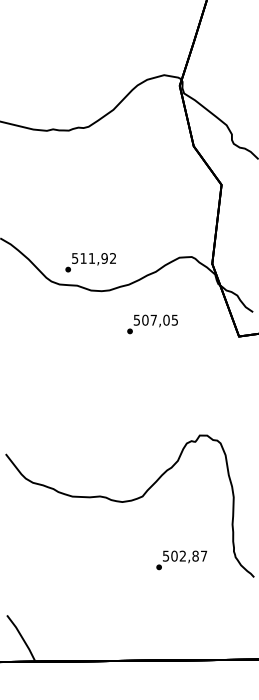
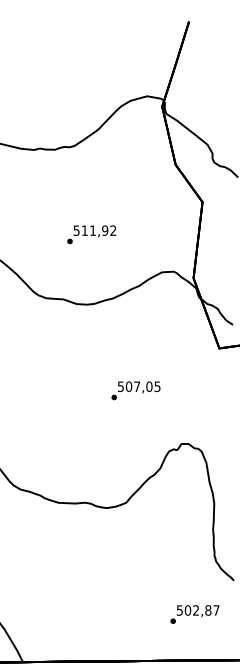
text: (90, 262) -> (91, 234), moved
text: (152, 324) -> (135, 390), moved
text: (181, 560) -> (194, 614), moved

